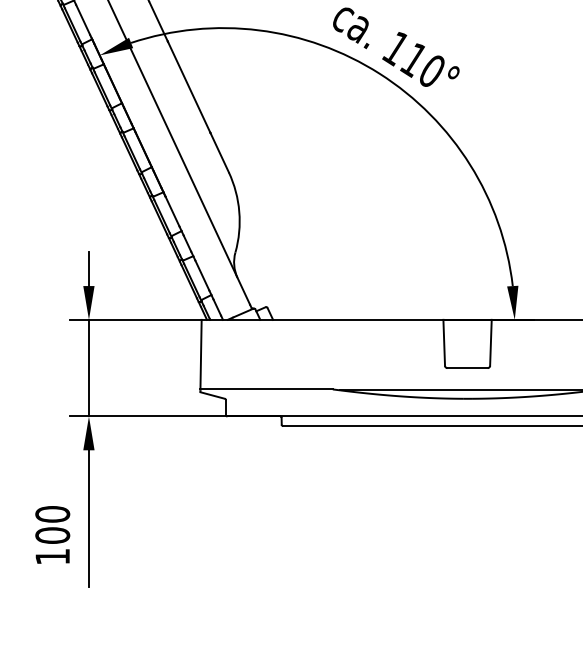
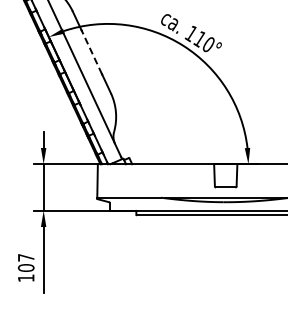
line: (188, 85) -> (91, 51), solid -> dashed
text: (51, 513) -> (25, 257), 100 -> 107

